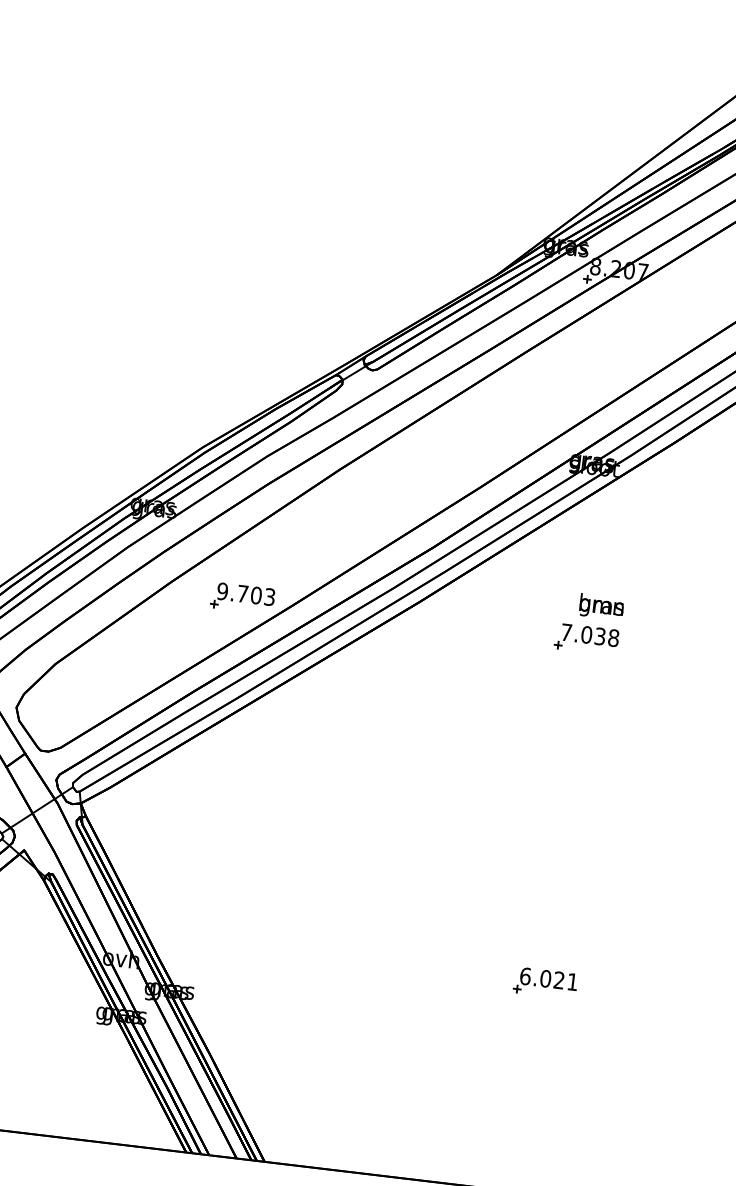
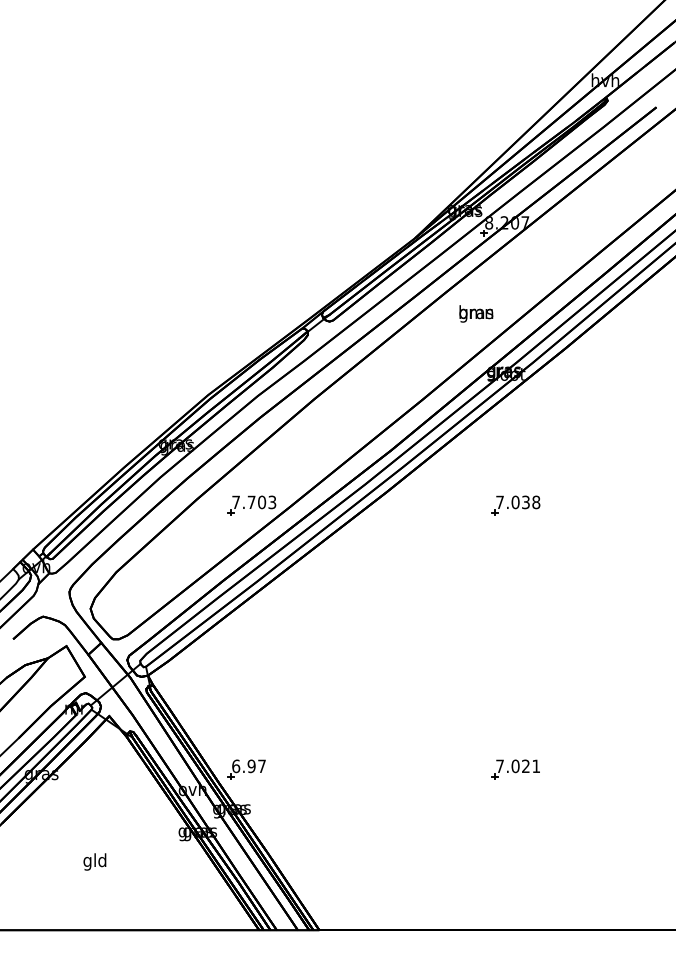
text: (223, 591) -> (236, 502), 9.703 -> 7.703
text: (601, 606) -> (476, 313), moved
part: (194, 941) -> (246, 769), added
text: (526, 976) -> (500, 766), 6.021 -> 7.021

